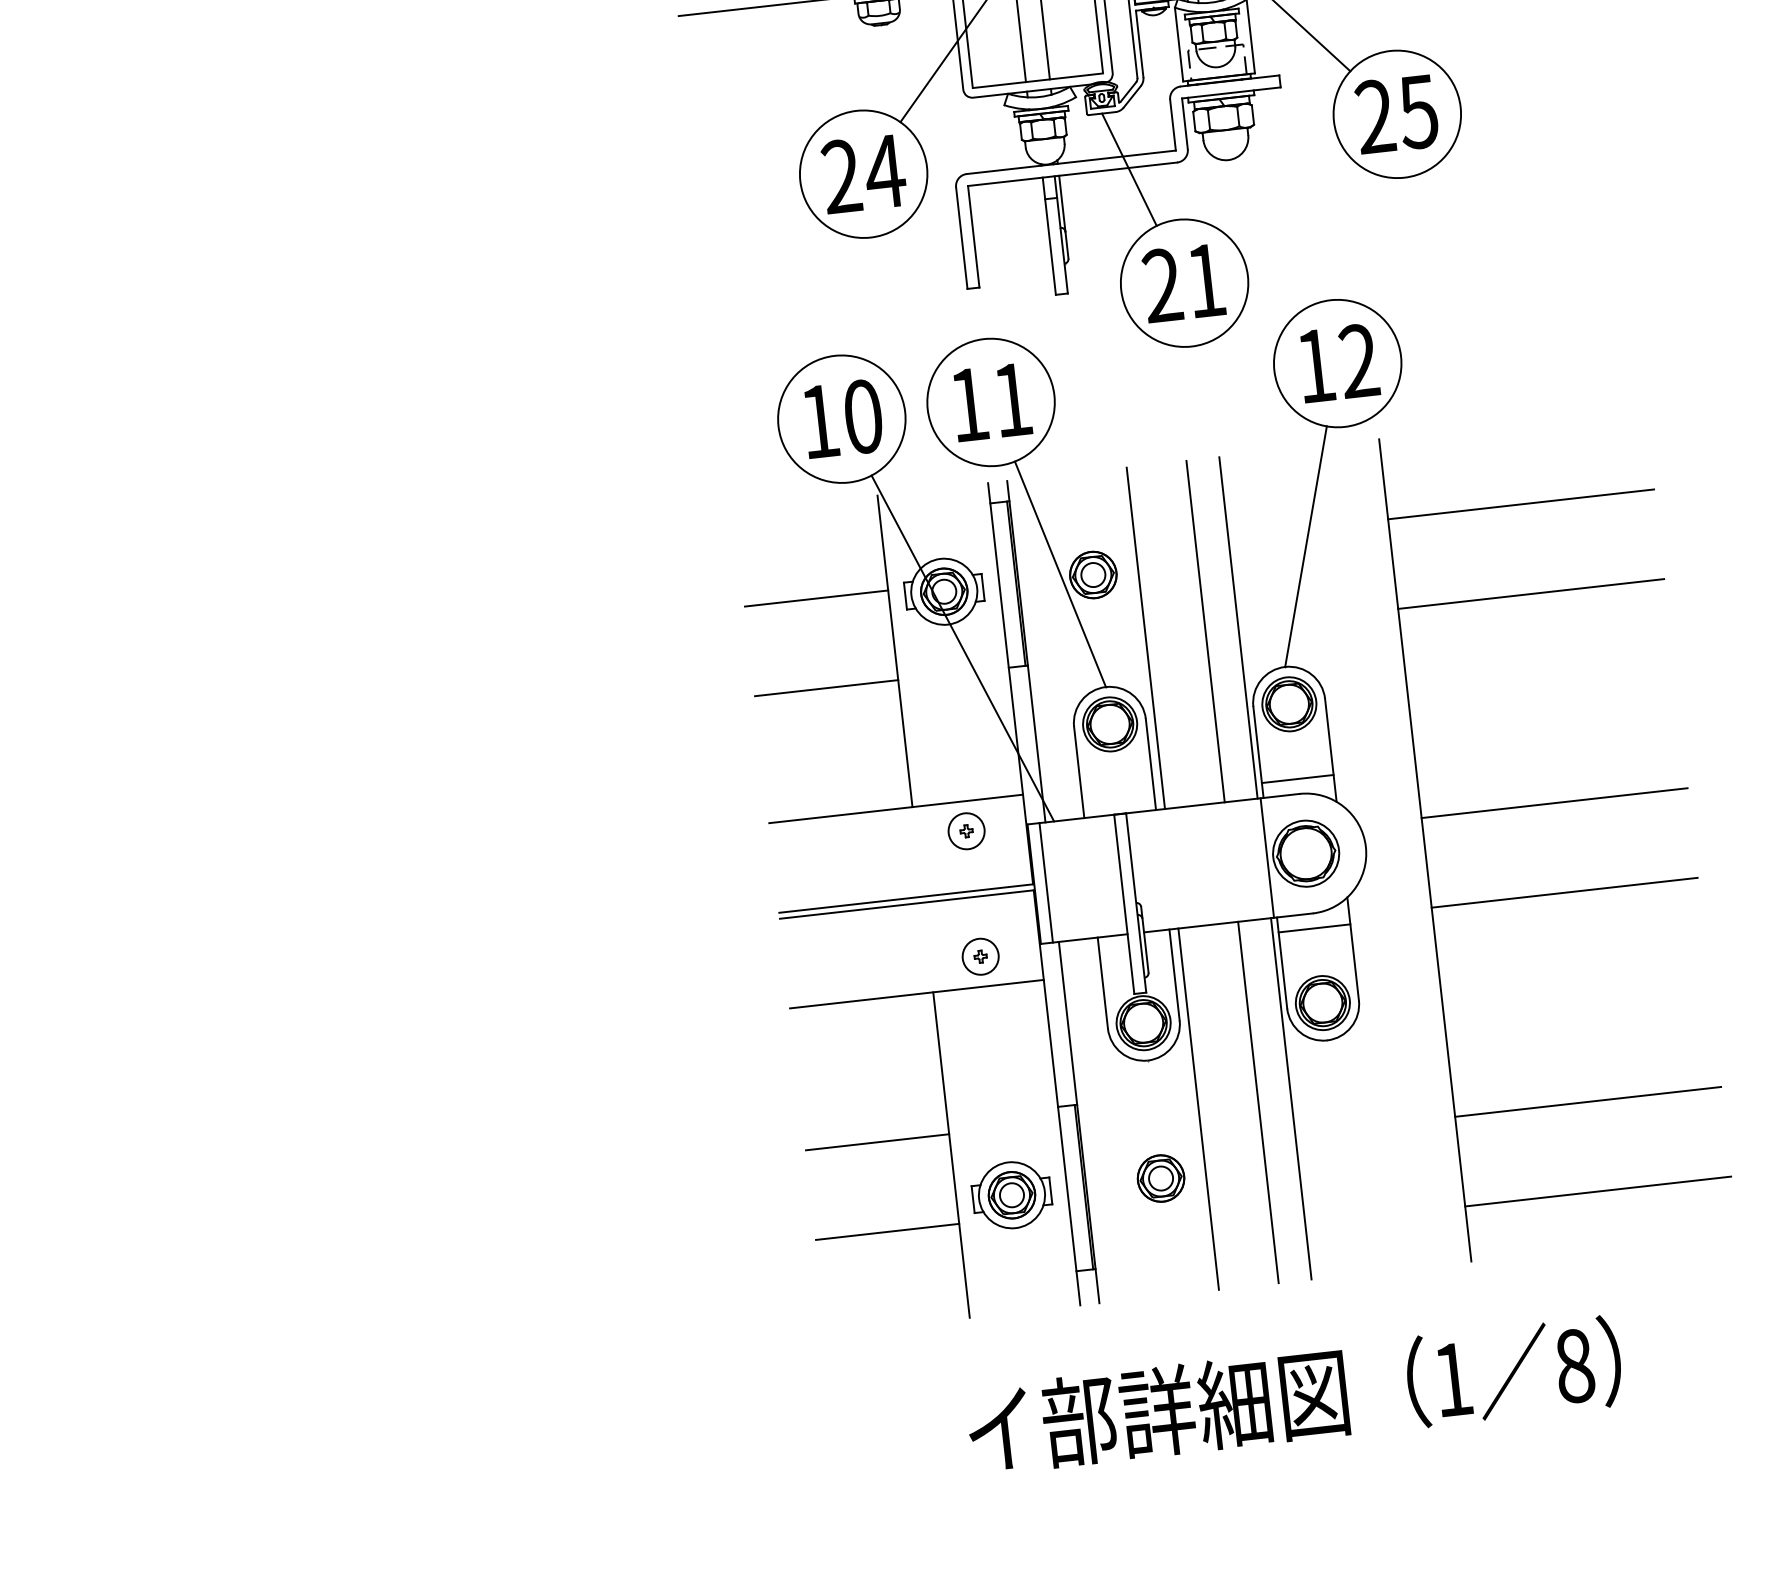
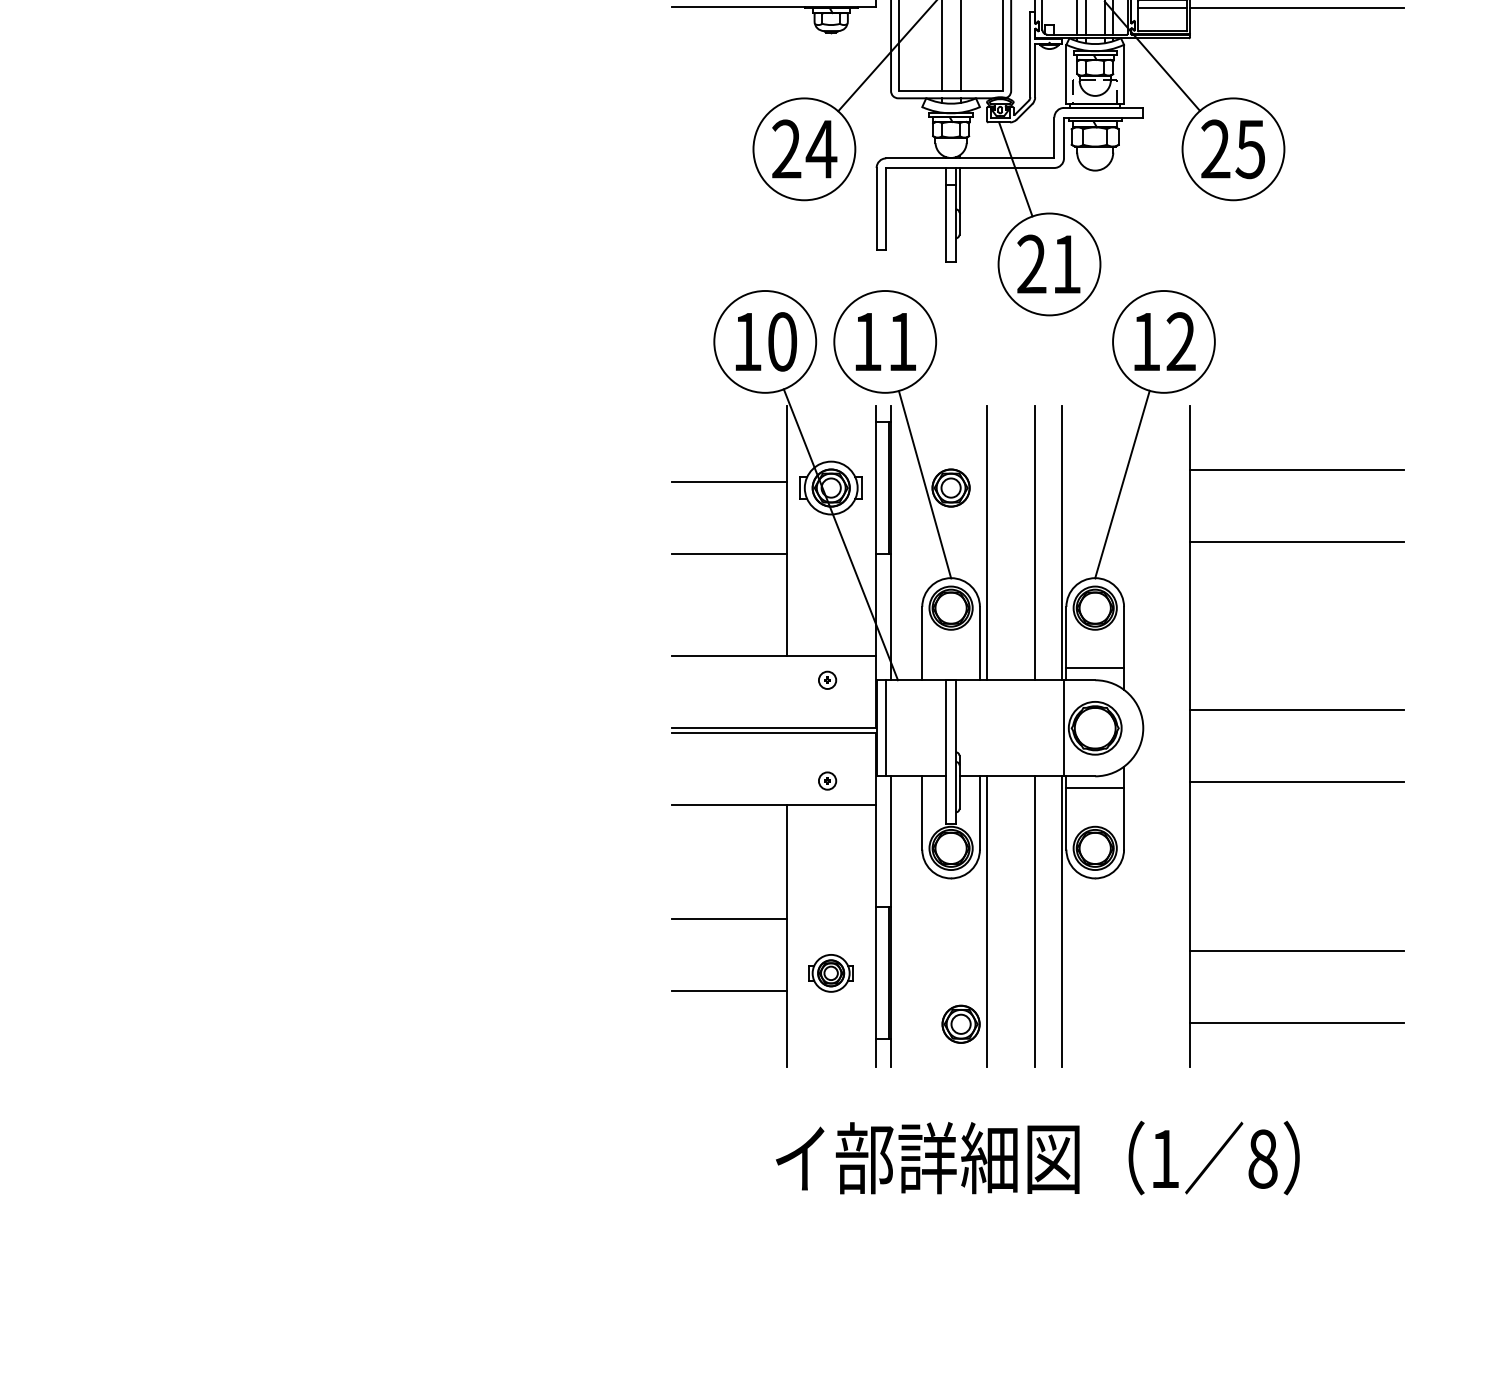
part: (966, 831) -> (827, 680), size x0.6
part: (980, 955) -> (827, 780), size x0.6
part: (1160, 1177) -> (960, 1023), moved
part: (1011, 1195) -> (830, 973), size x0.7

